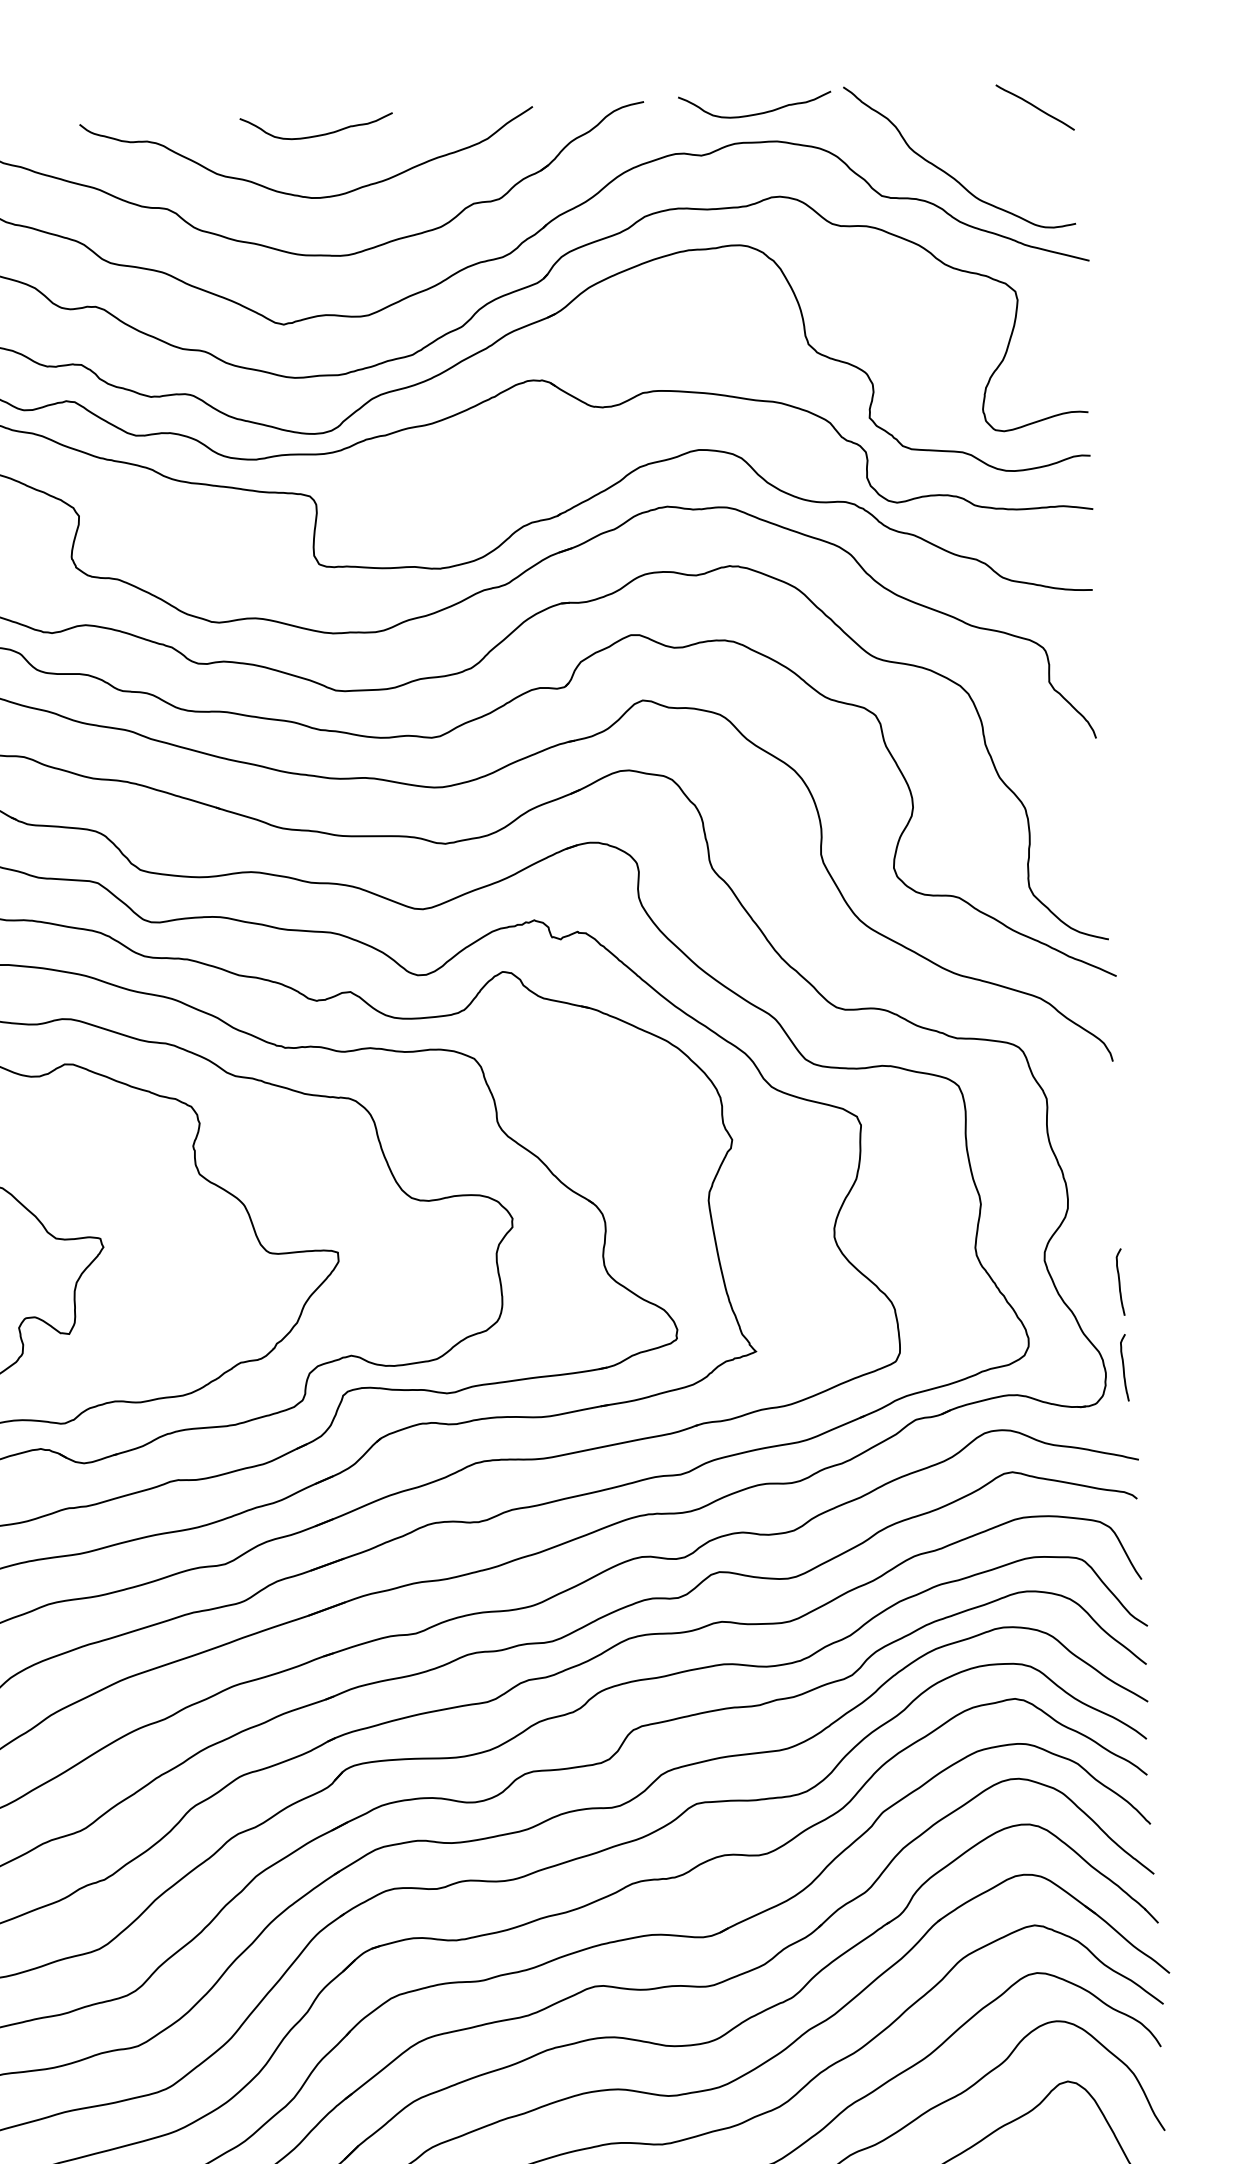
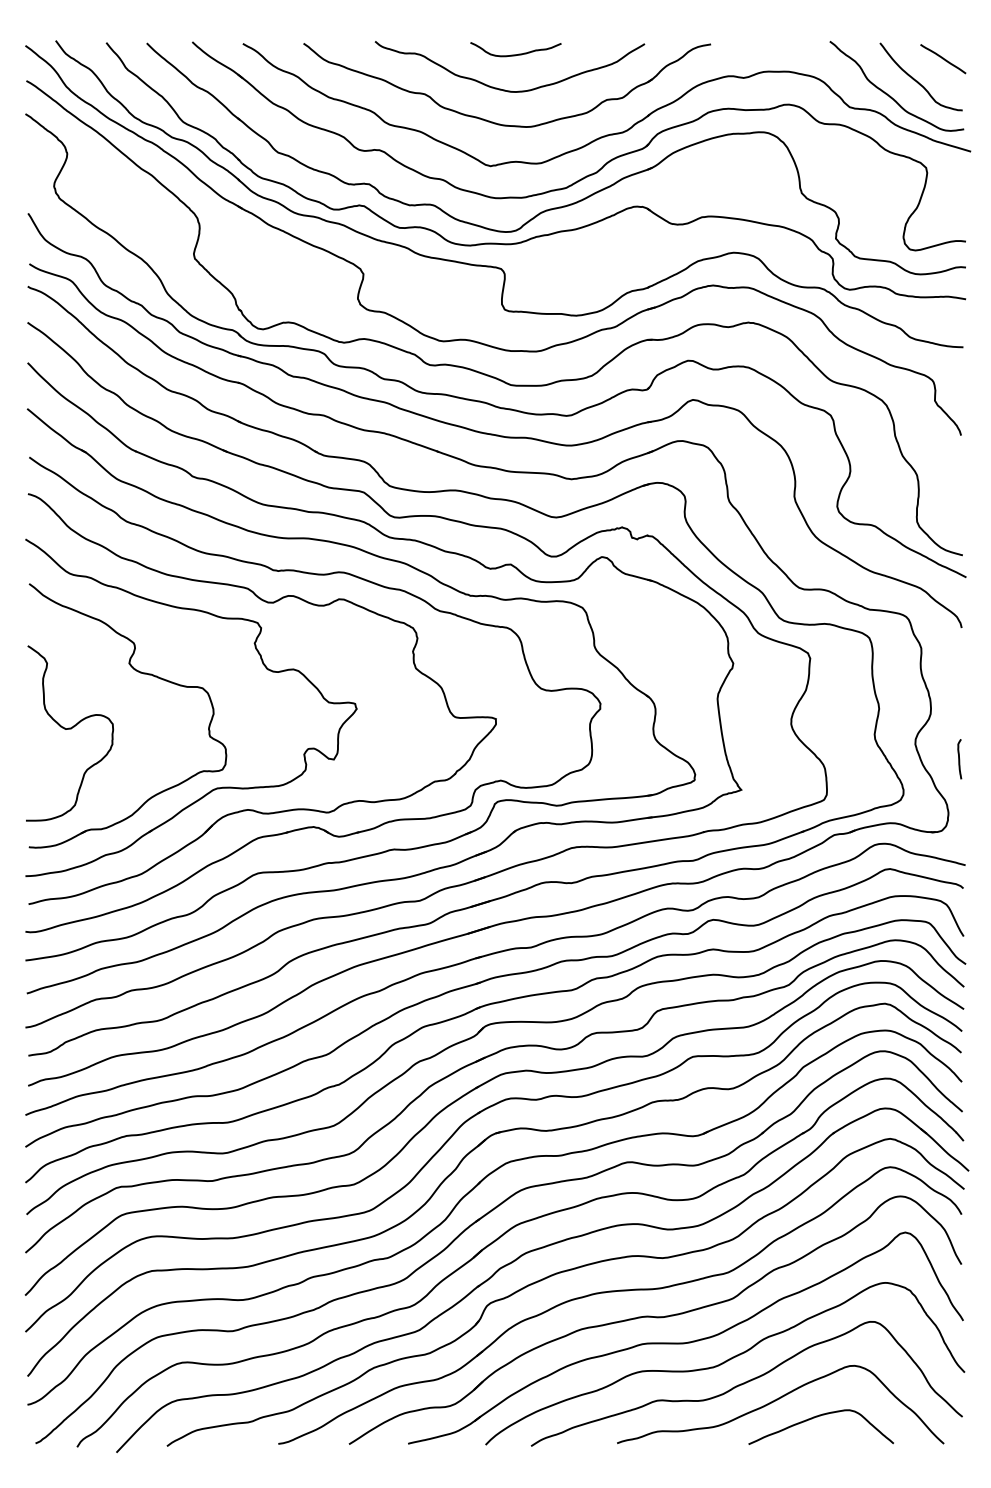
curve: (759, 111) -> (779, 53), removed
curve: (993, 145) -> (917, 80), added
curve: (1124, 1368) -> (959, 810), removed

